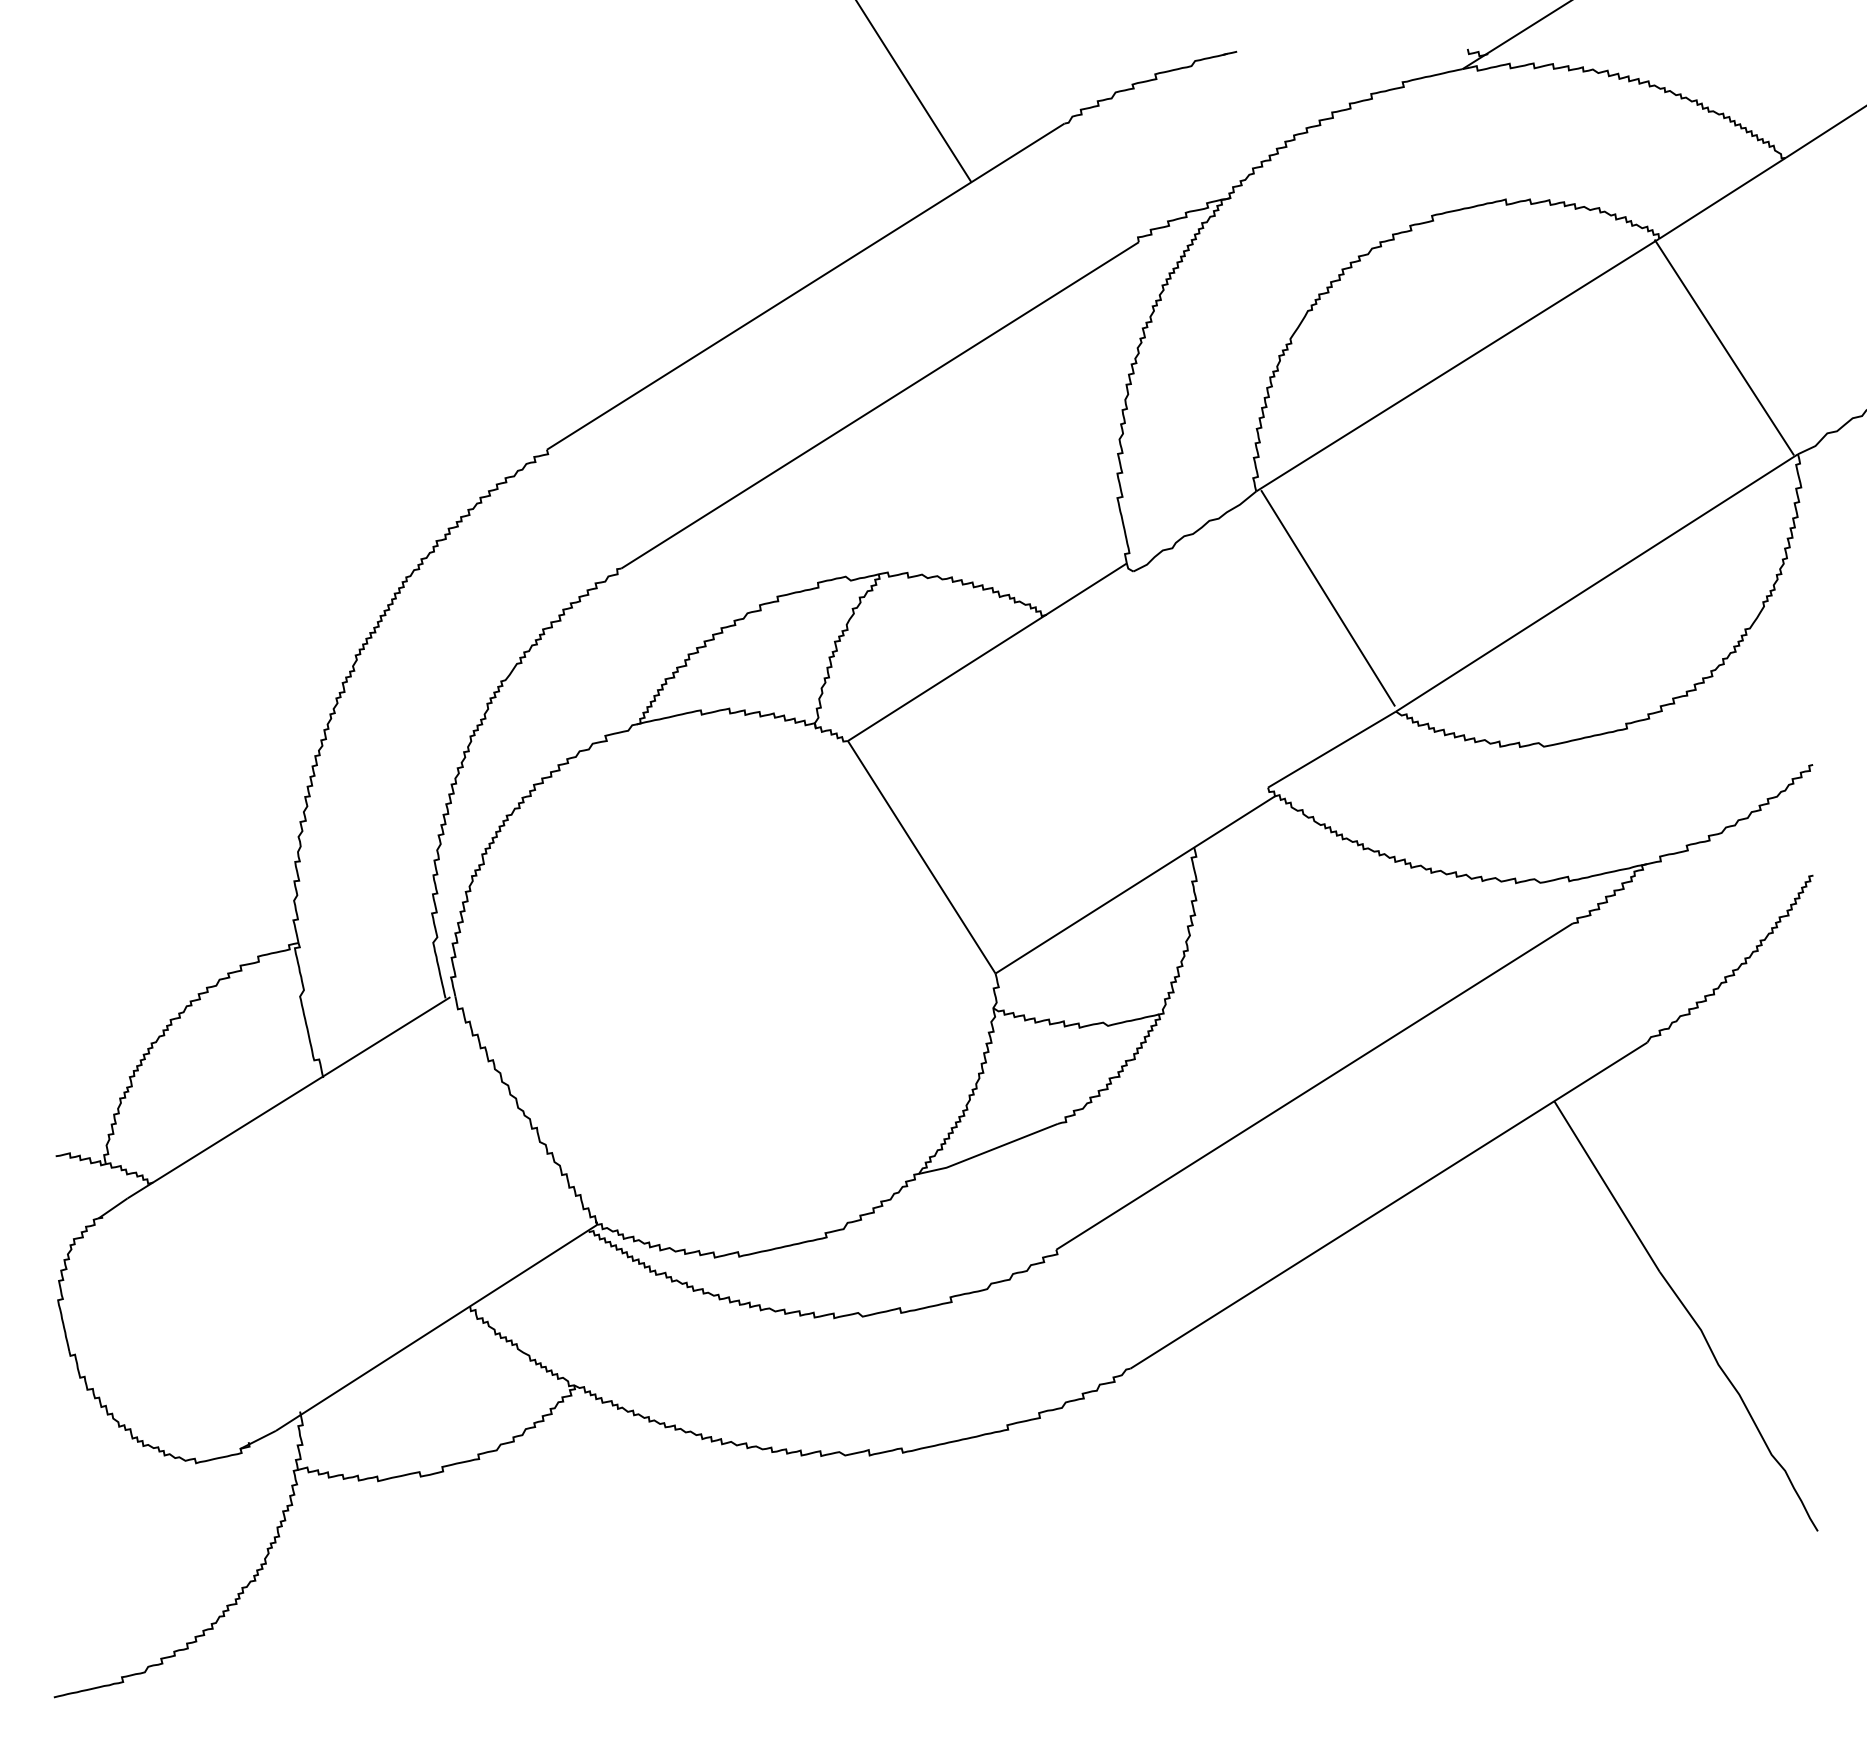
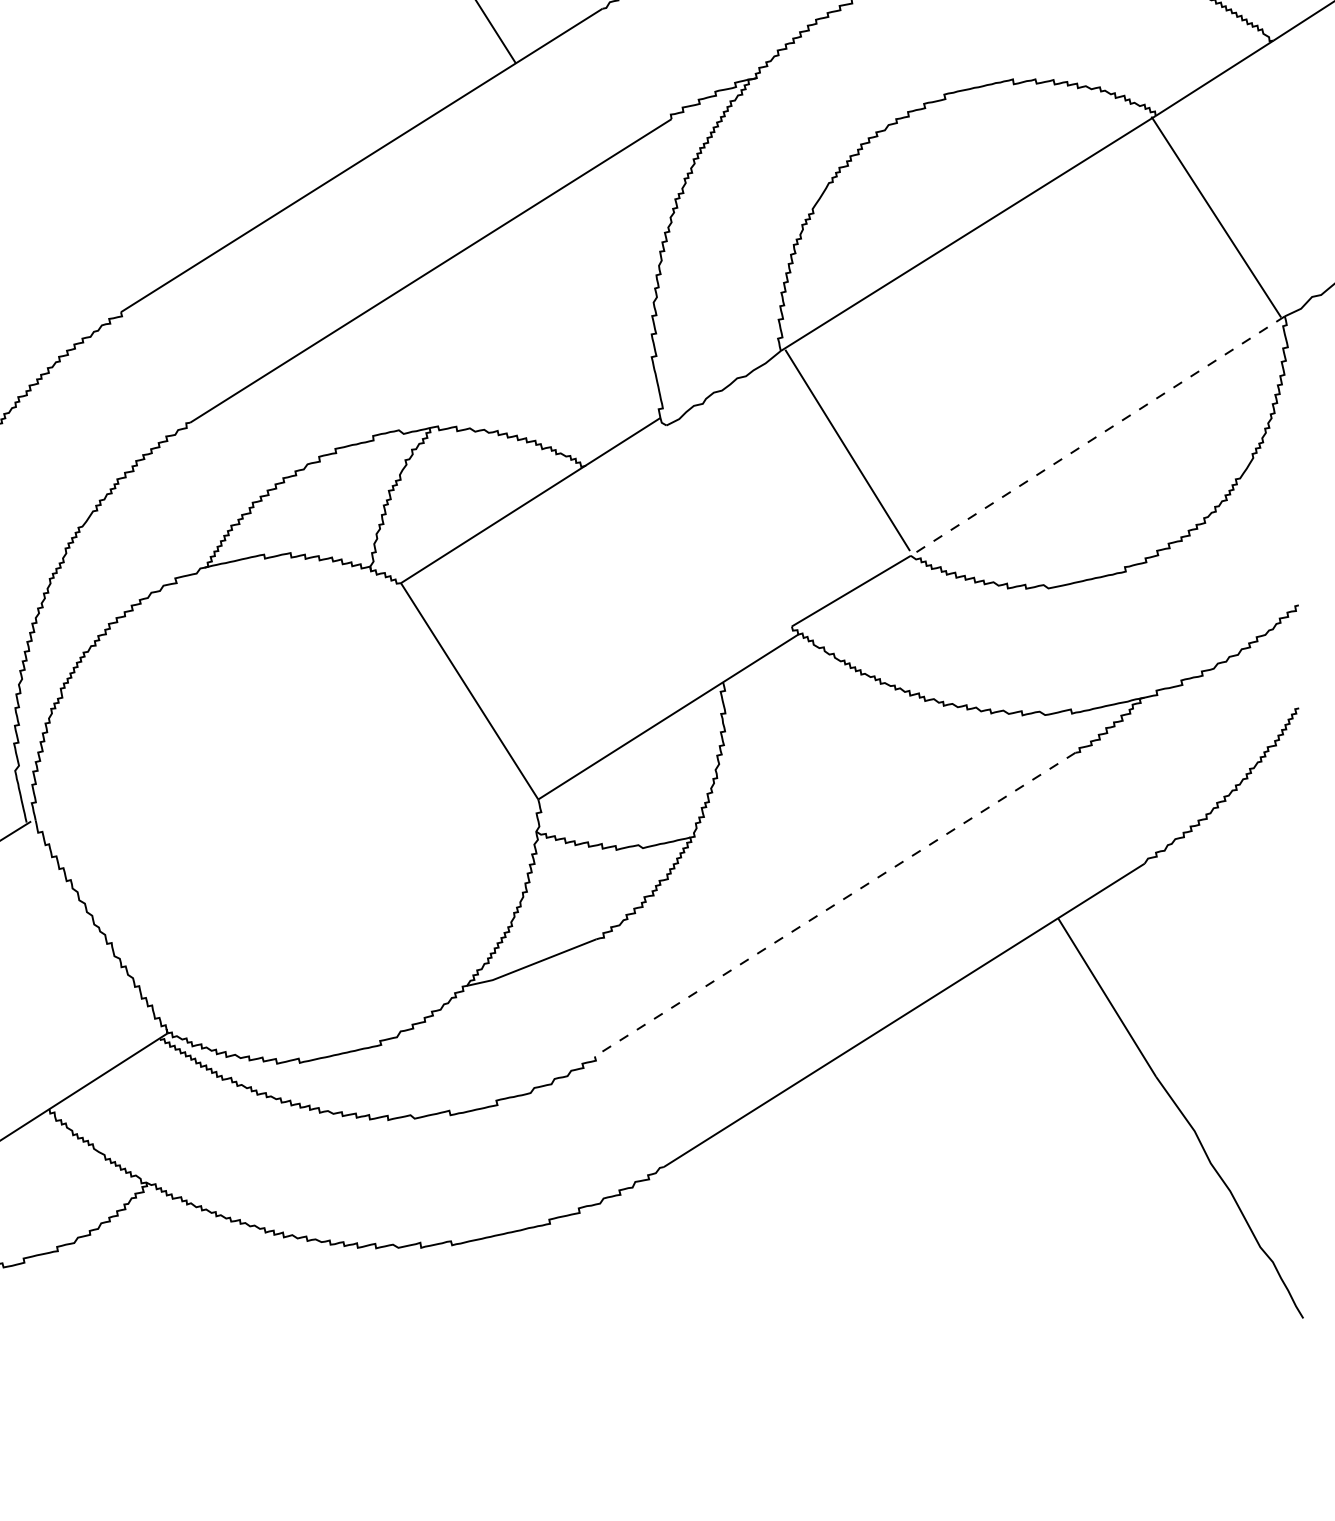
line: (1597, 582) -> (1098, 435), solid -> dashed
line: (1314, 1086) -> (835, 904), solid -> dashed

